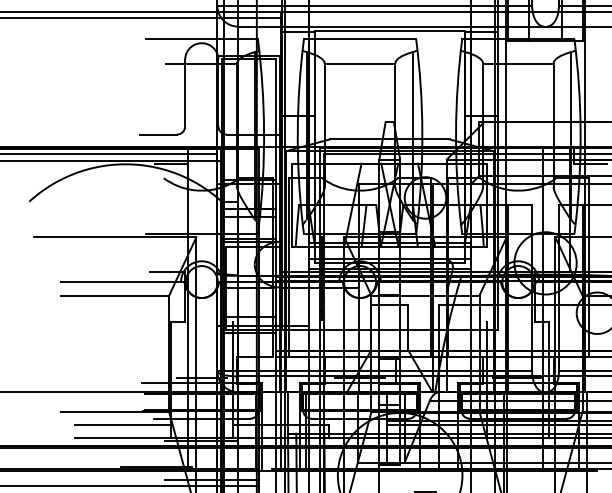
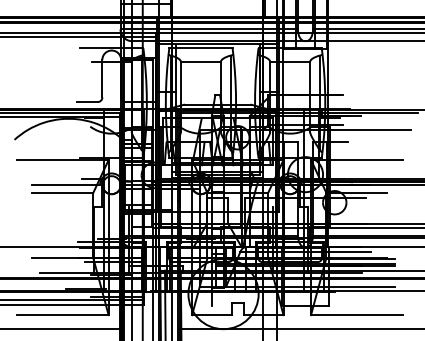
line: (123, 424) -> (67, 265), removed

